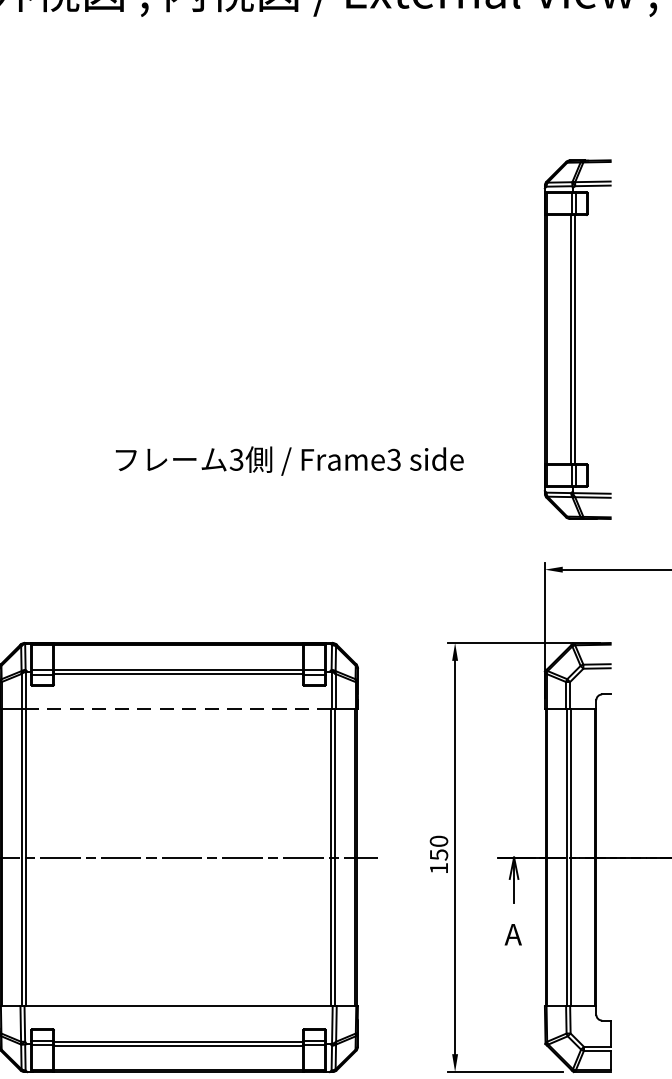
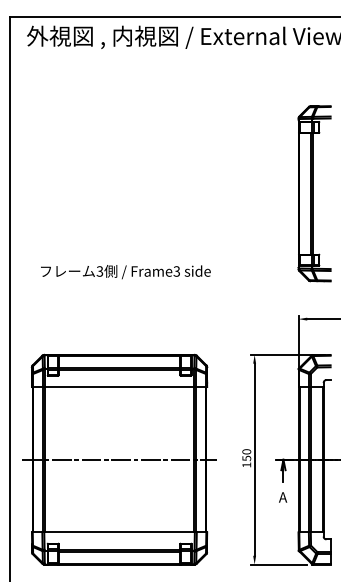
part: (577, 339) -> (314, 193), moved
text: (288, 461) -> (125, 272), moved
line: (178, 709) -> (119, 387), dashed -> solid

